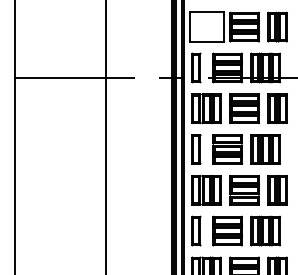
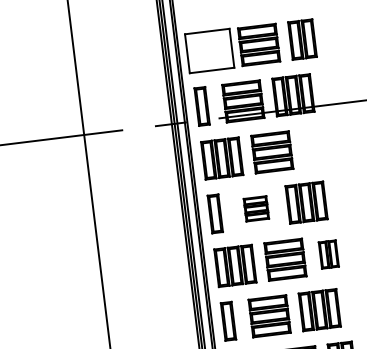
part: (277, 108) -> (315, 146), removed
part: (227, 149) -> (256, 208), size x0.6
part: (277, 190) -> (328, 254), size x0.7

